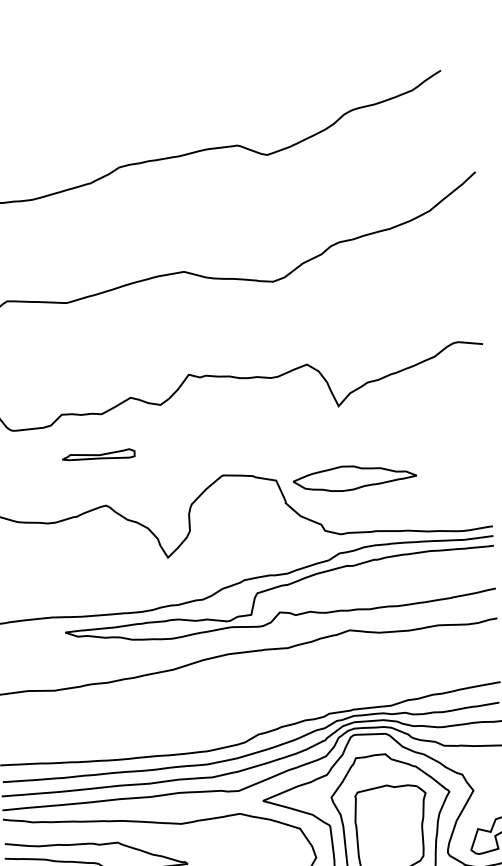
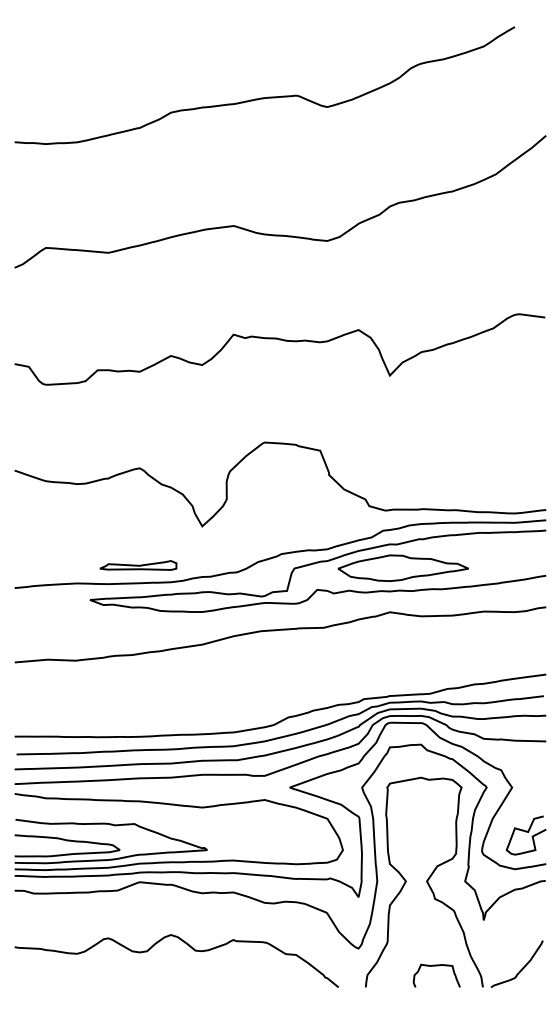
part: (98, 454) -> (138, 565), moved
part: (354, 477) -> (402, 567), moved

